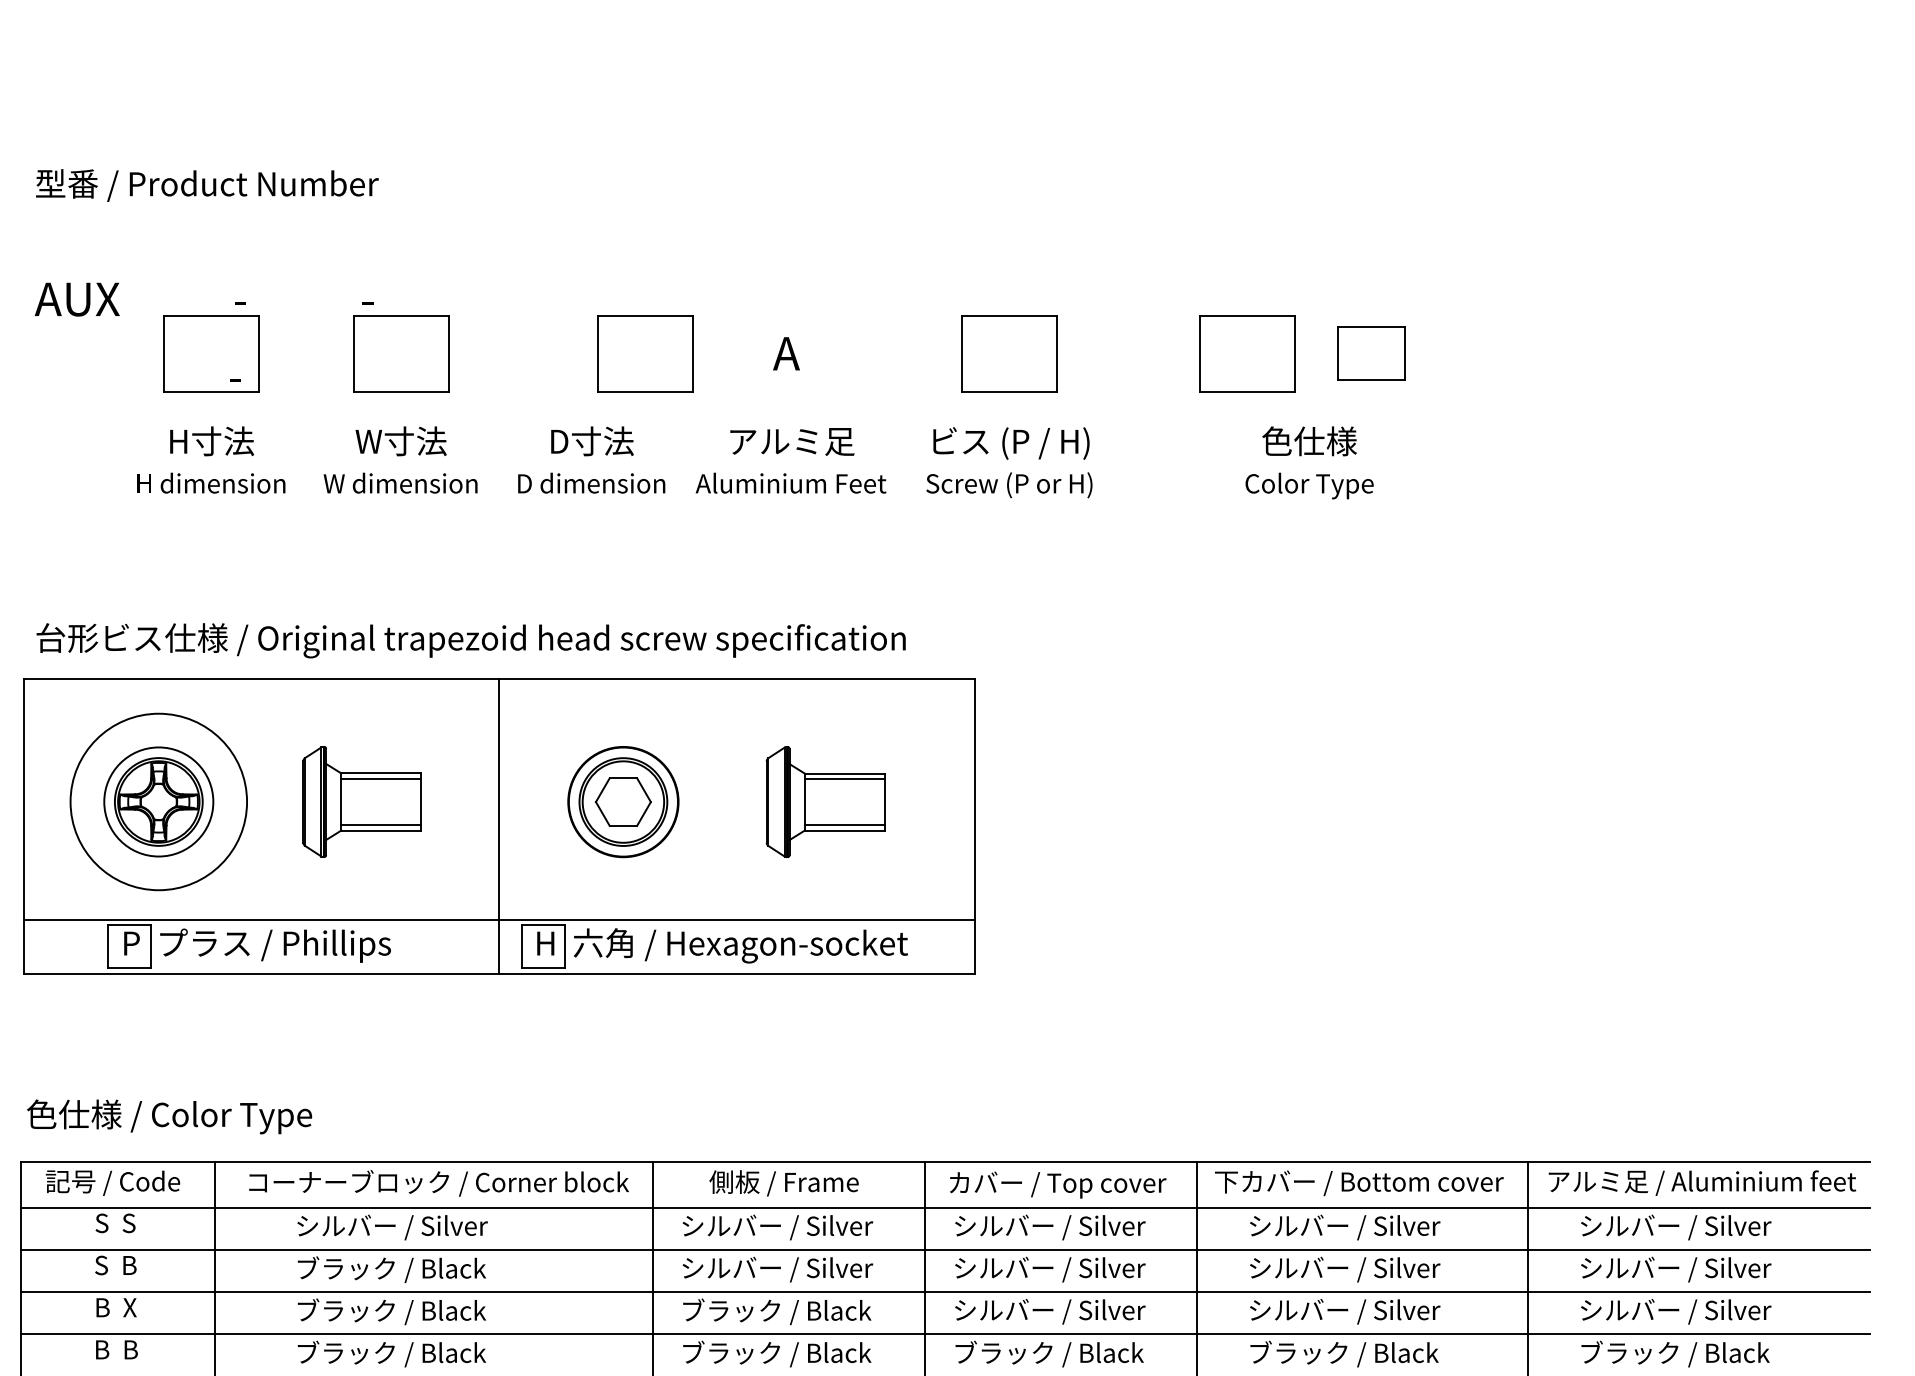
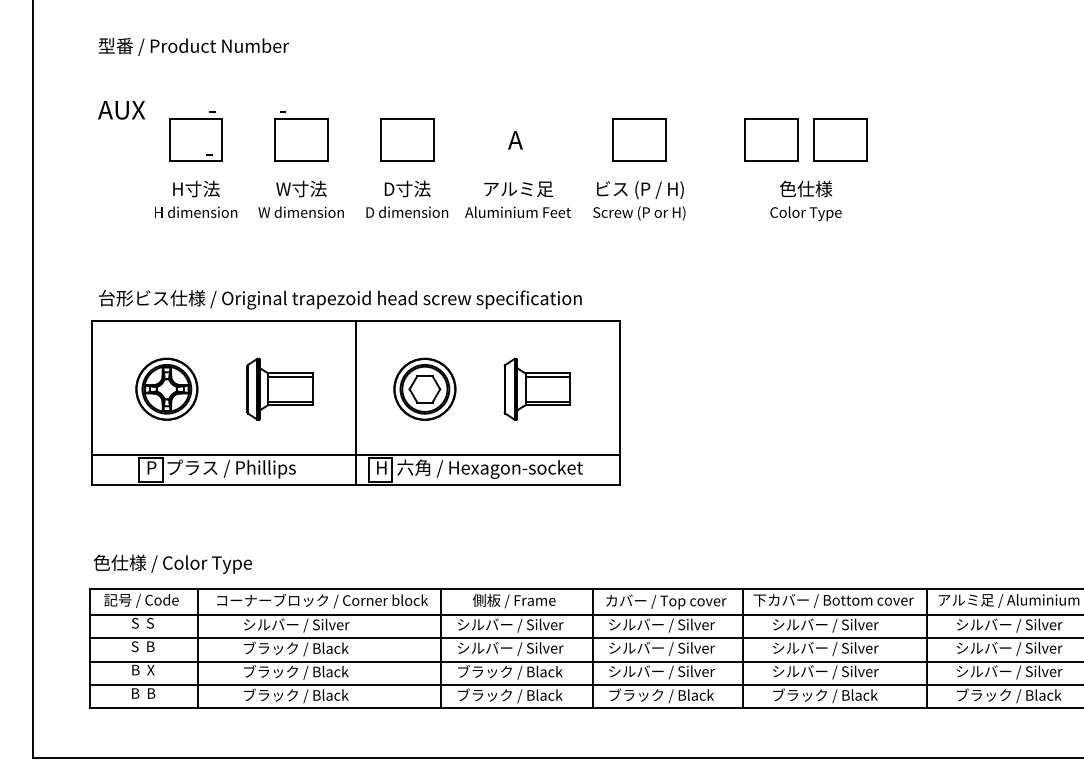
part: (646, 352) -> (407, 139), moved
part: (1371, 352) -> (840, 139), size x1.43
circle: (158, 800) -> (166, 388), size x0.62

